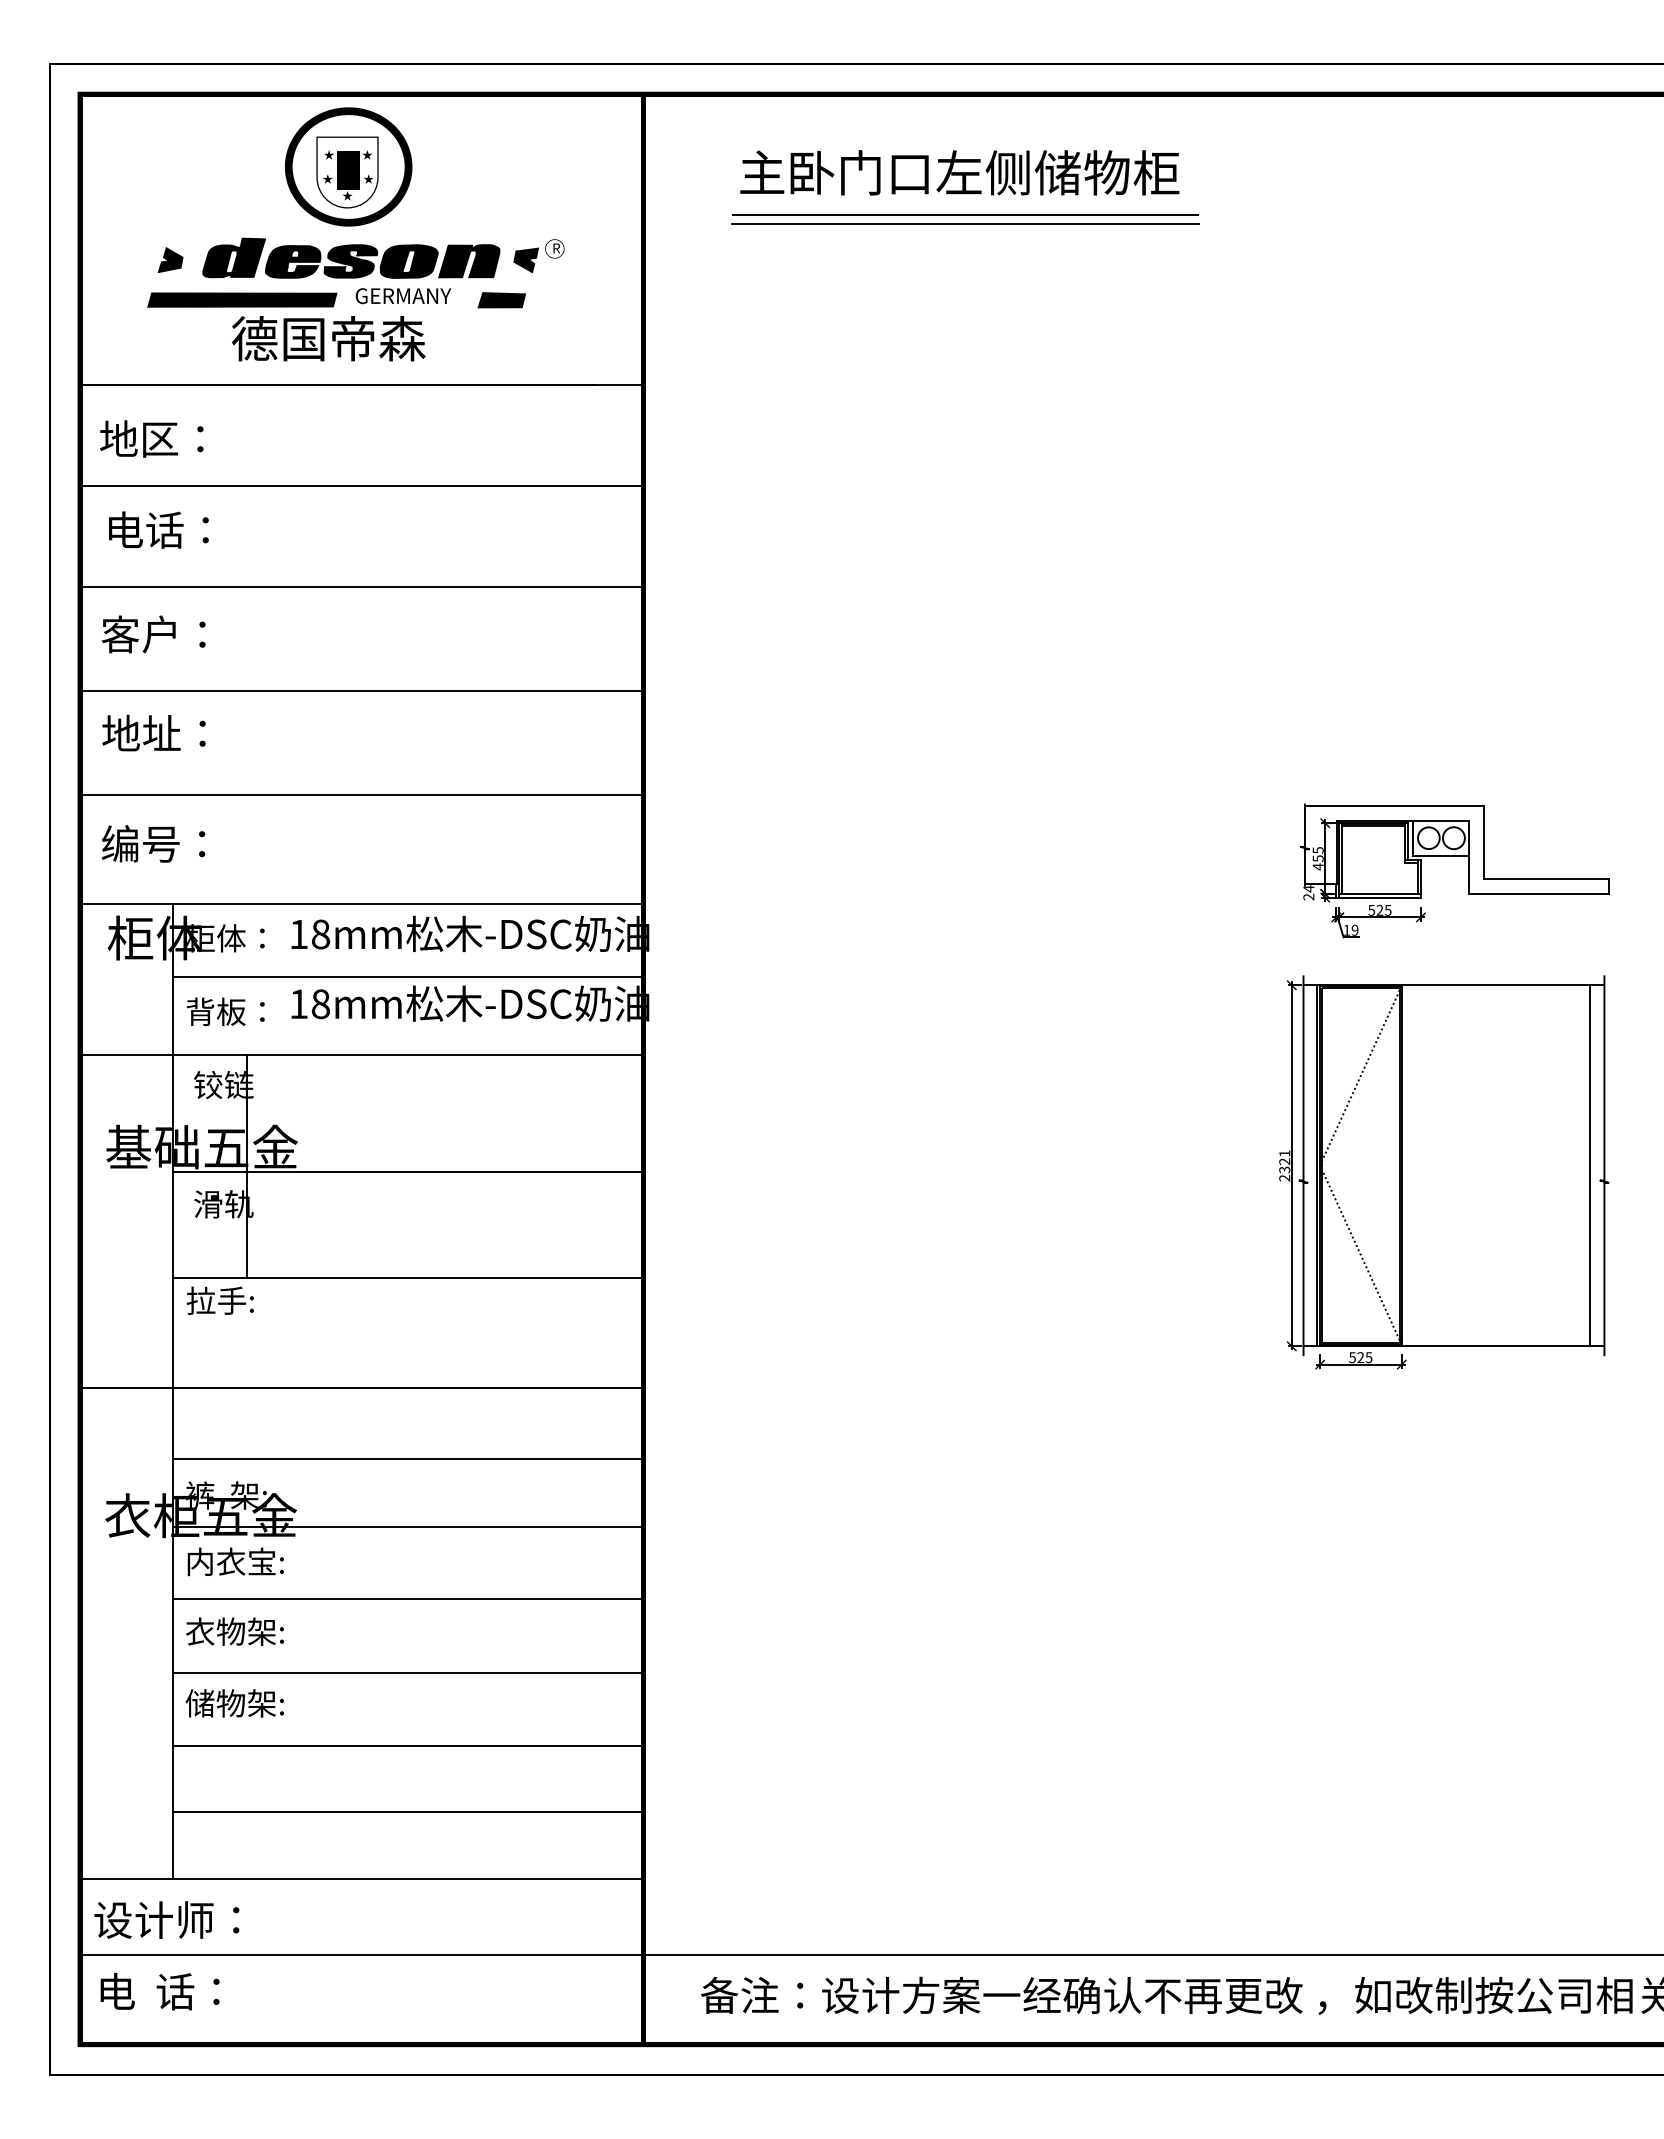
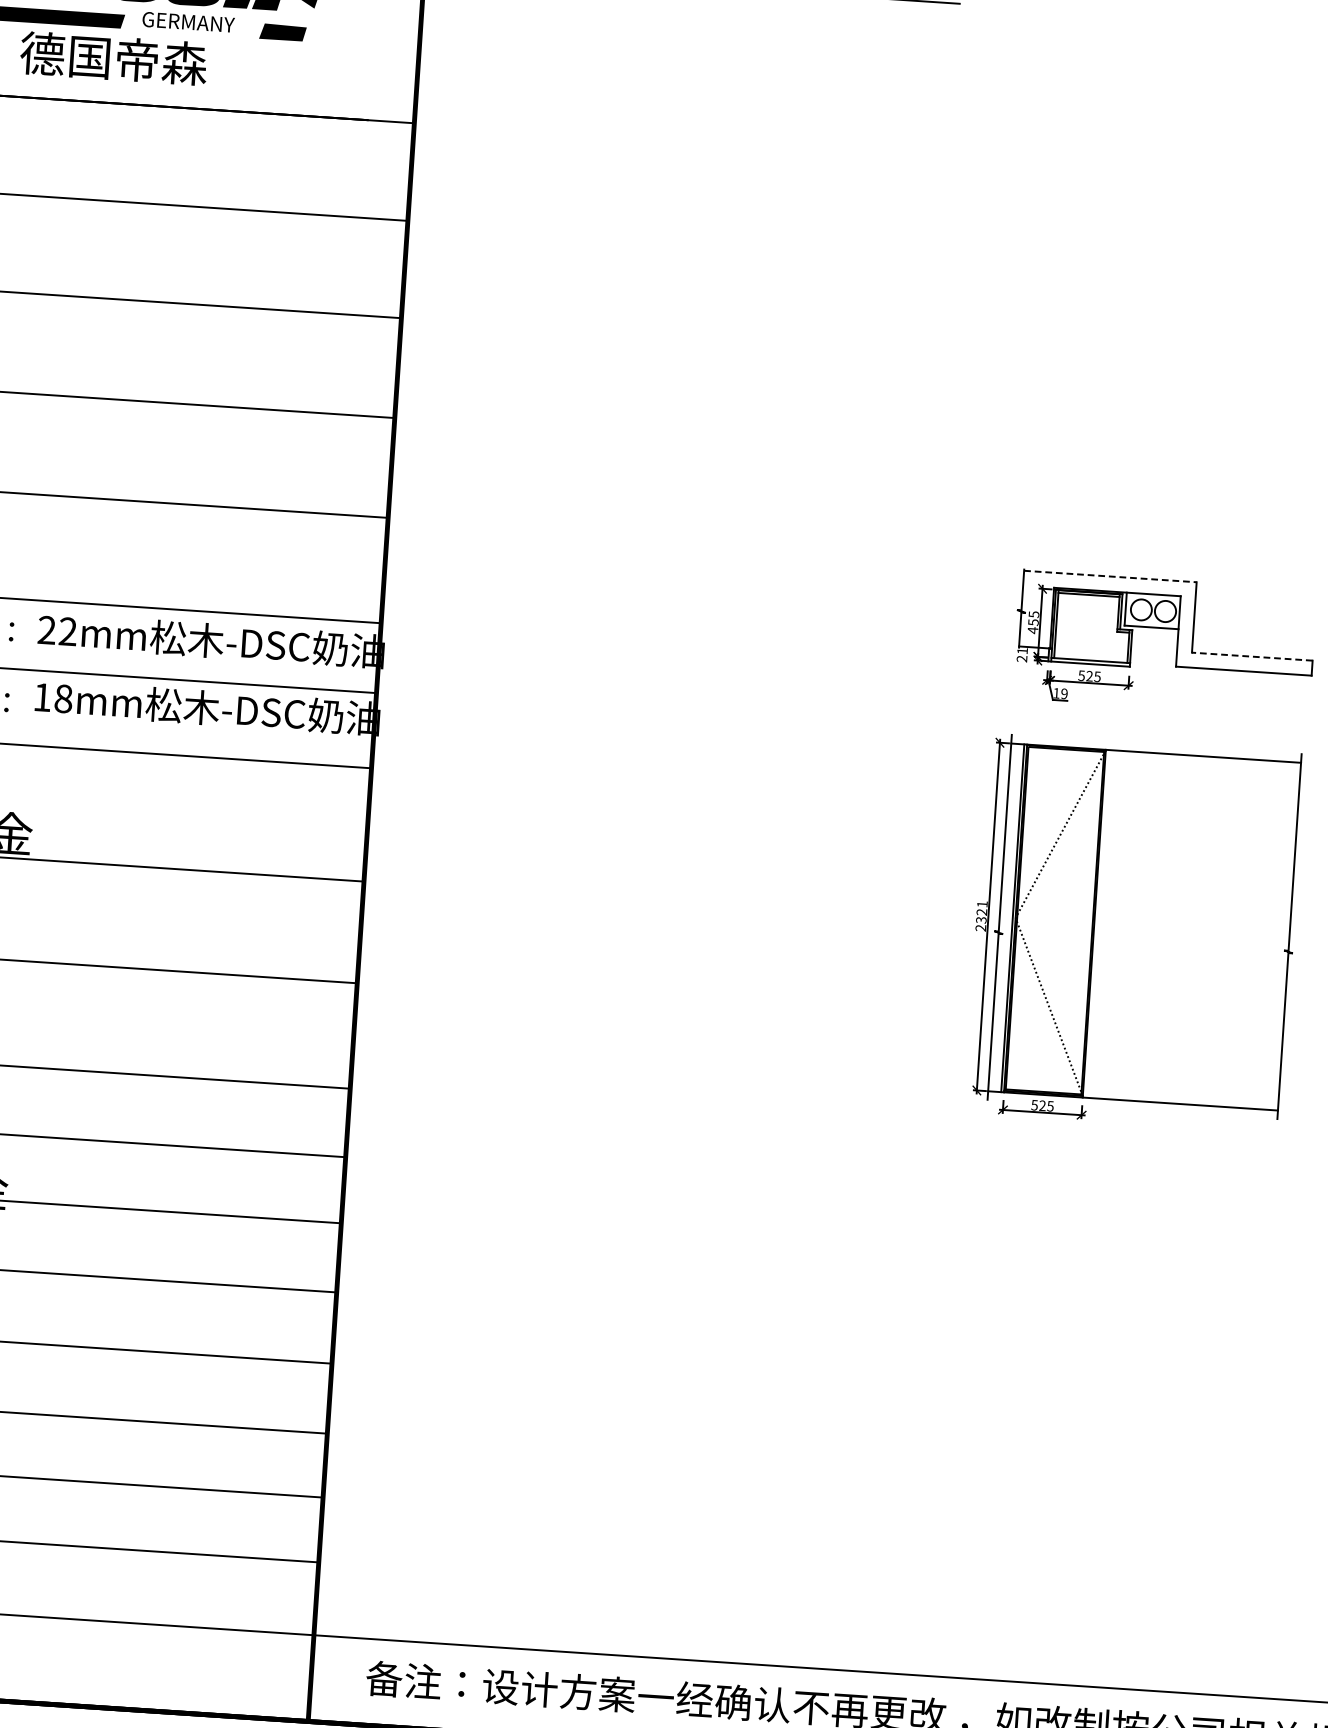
line: (1394, 805) -> (1110, 576), solid -> dashed
line: (1546, 878) -> (1252, 656), solid -> dashed
text: (1308, 888) -> (1022, 650), 24 -> 21
text: (309, 934) -> (57, 631), 18mm -> 22mm
line: (1590, 1165) -> (1276, 935), removed

